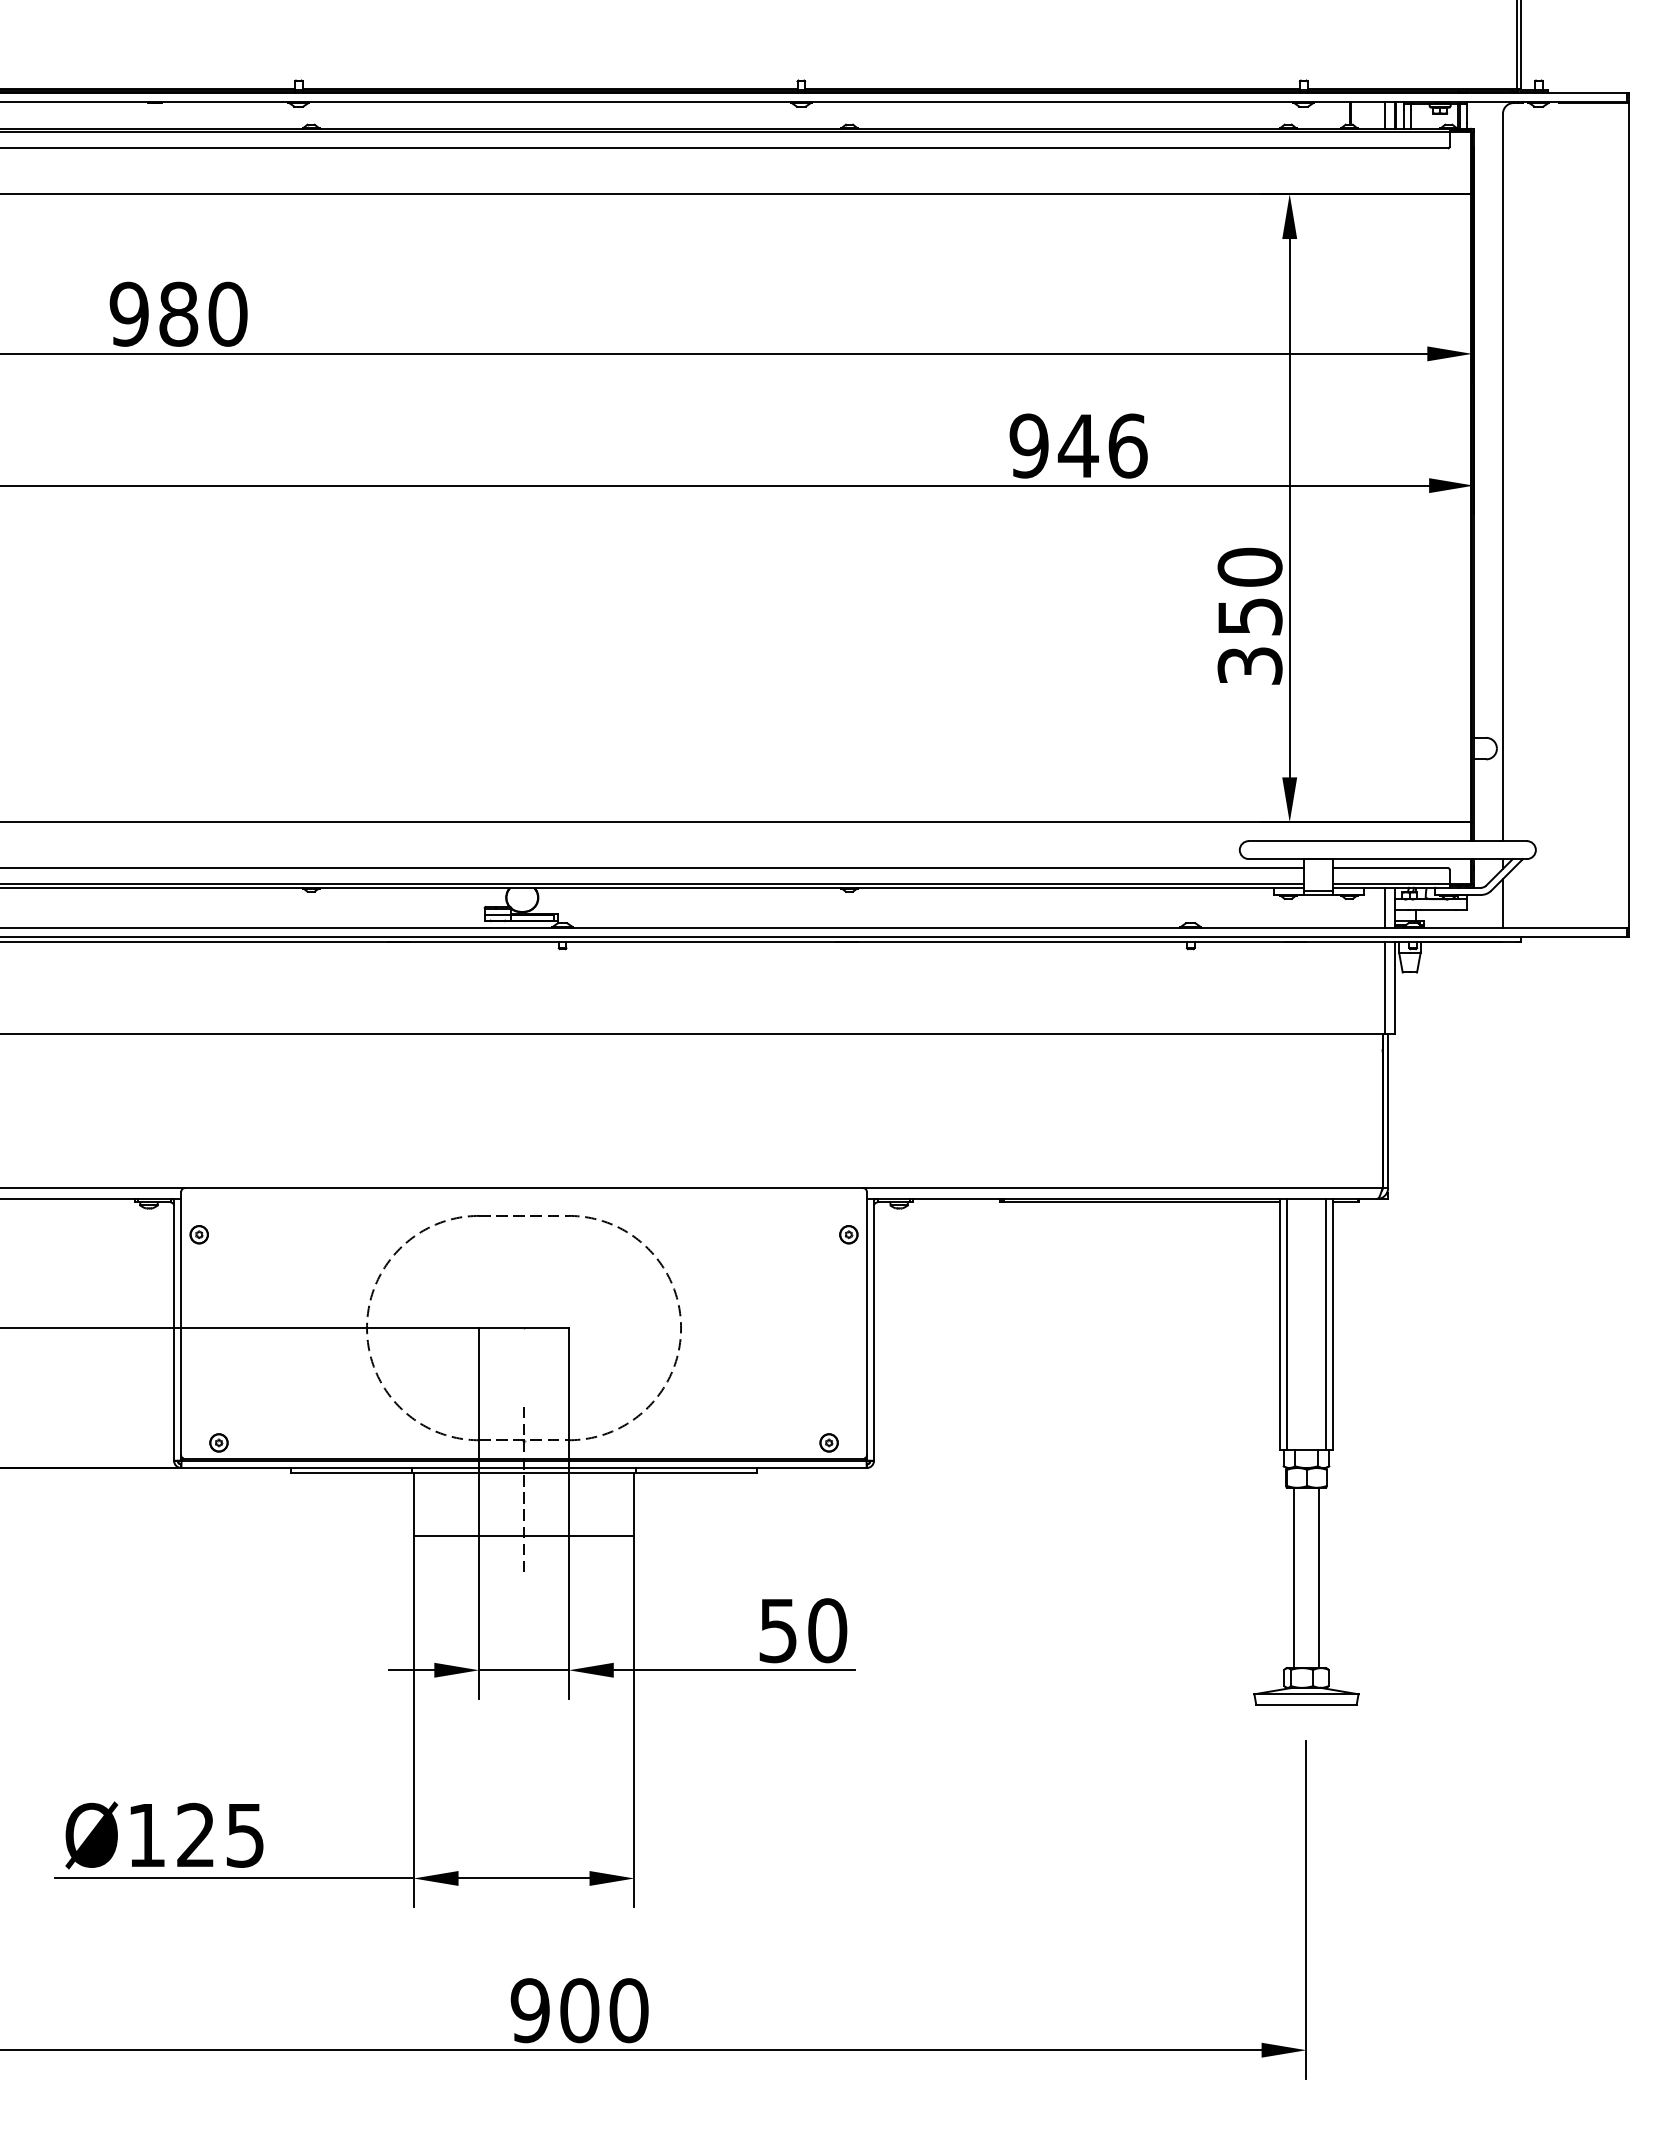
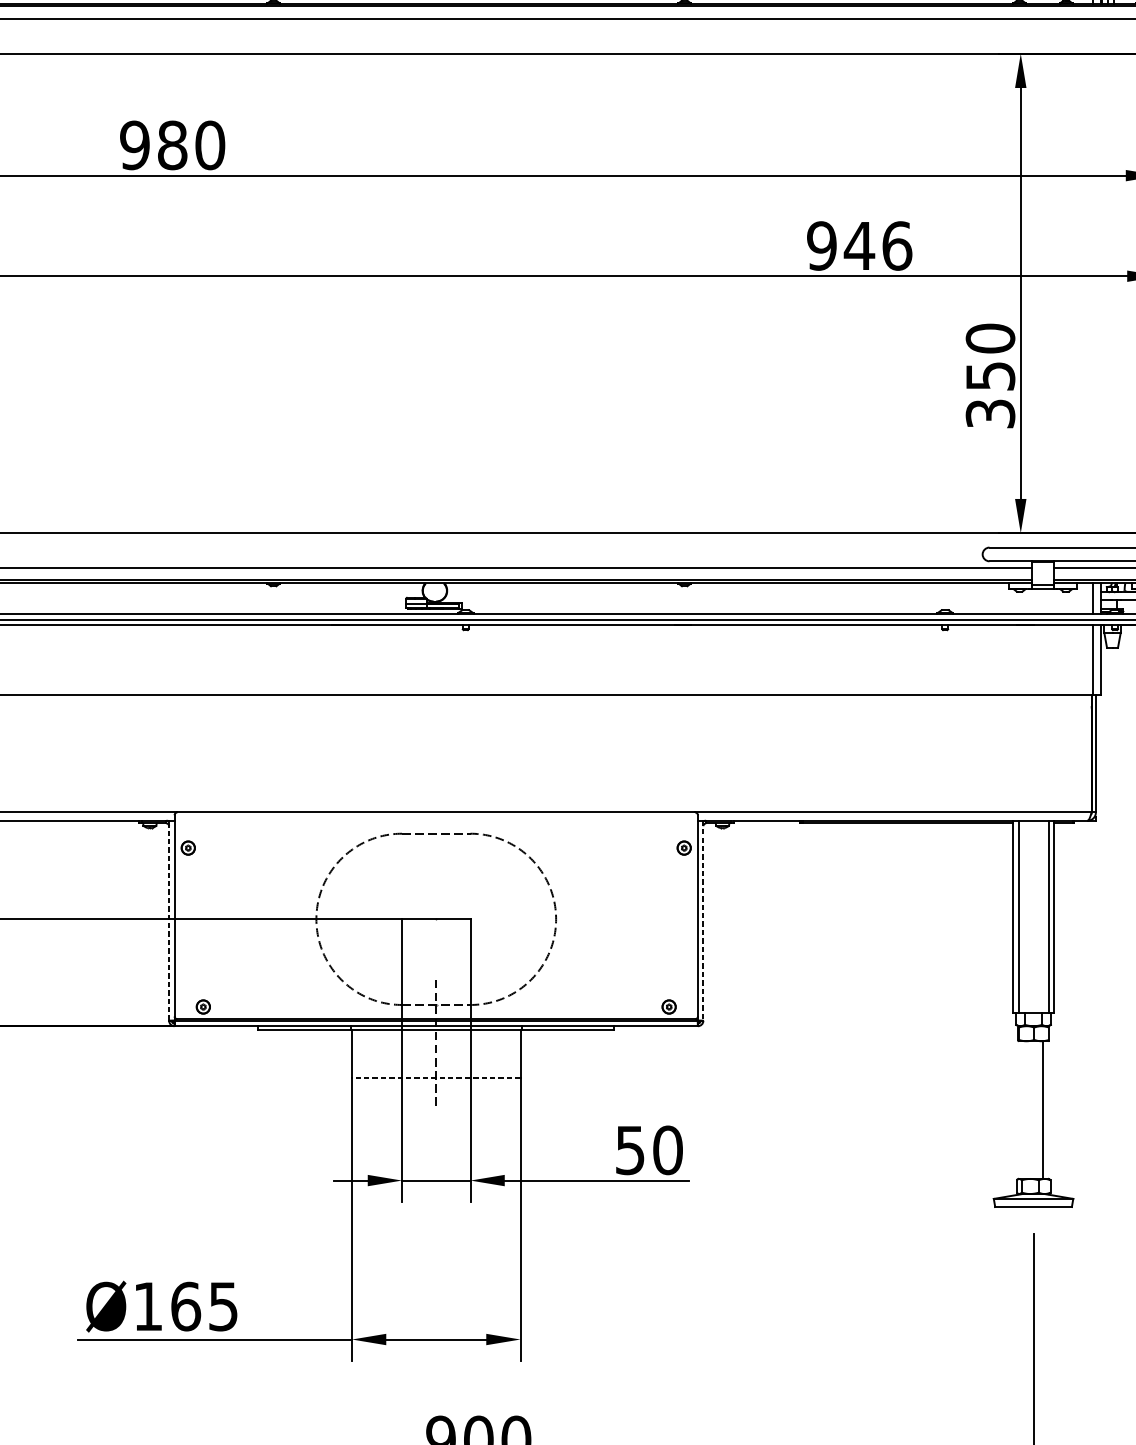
line: (174, 1329) -> (169, 920), solid -> dashed
line: (873, 1330) -> (703, 921), solid -> dashed
line: (523, 1536) -> (435, 1078), solid -> dashed
line: (1293, 1577) -> (1023, 1109), removed
text: (196, 1834) -> (186, 1305), Ø125 -> Ø165

